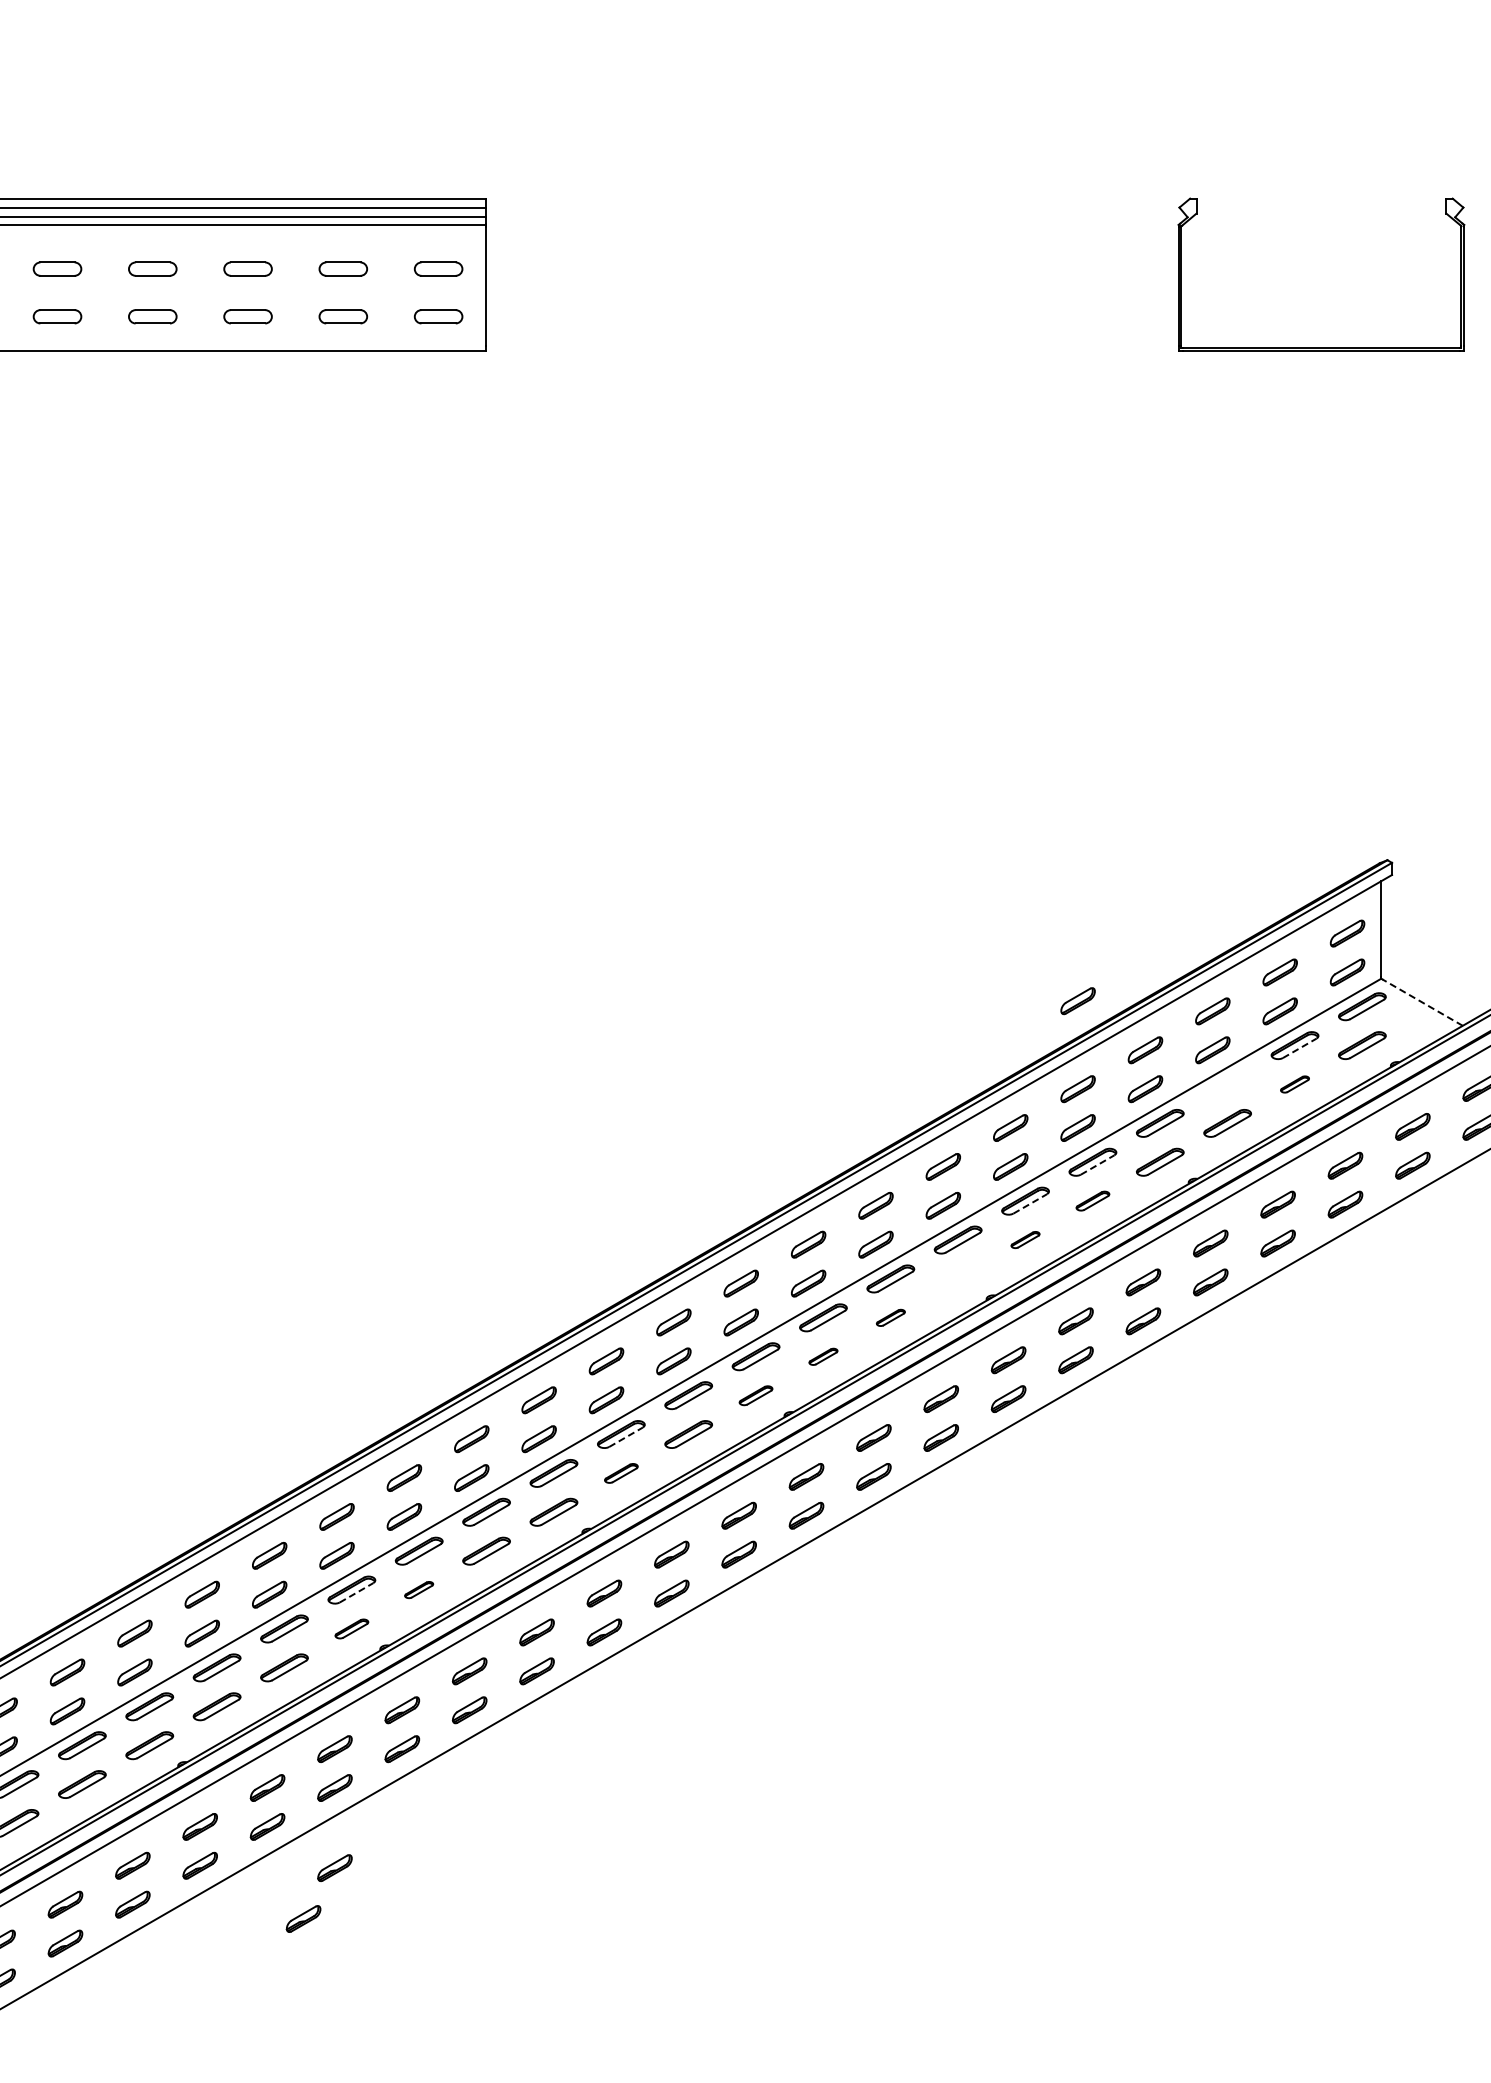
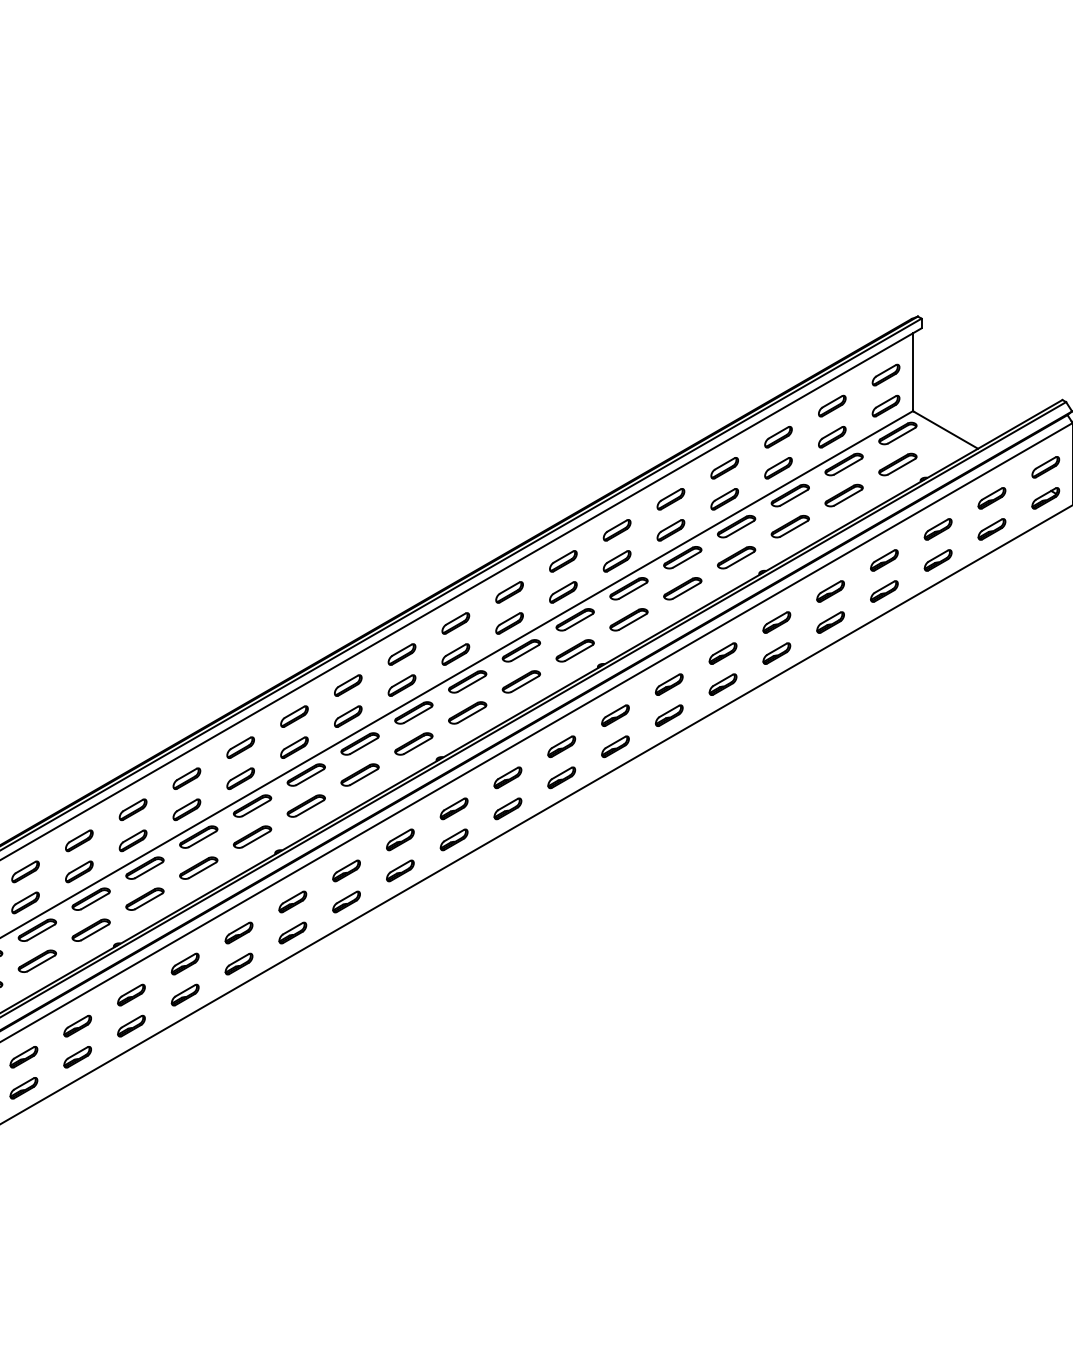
part: (1077, 1001) -> (670, 429), removed
line: (1422, 1002) -> (945, 430), dashed -> solid
line: (1300, 1048) -> (848, 466), dashed -> solid
part: (1227, 1084) -> (790, 495), added
part: (1294, 1084) -> (843, 495), size x1.67
line: (1098, 1164) -> (687, 559), dashed -> solid
part: (1092, 1200) -> (682, 588), size x1.43
line: (1030, 1203) -> (632, 590), dashed -> solid
part: (1025, 1239) -> (628, 619), size x1.67
part: (957, 1278) -> (574, 650), added
part: (890, 1317) -> (521, 681), size x1.67
part: (823, 1356) -> (467, 712), size x1.67
part: (755, 1395) -> (413, 743), size x1.43
line: (626, 1437) -> (310, 777), dashed -> solid
part: (621, 1473) -> (306, 806), size x1.43
part: (418, 1589) -> (144, 898), size x1.67
line: (357, 1592) -> (95, 901), dashed -> solid
part: (351, 1628) -> (90, 929), size x1.43
part: (334, 1867) -> (77, 1120), removed
part: (303, 1918) -> (52, 1161), removed

